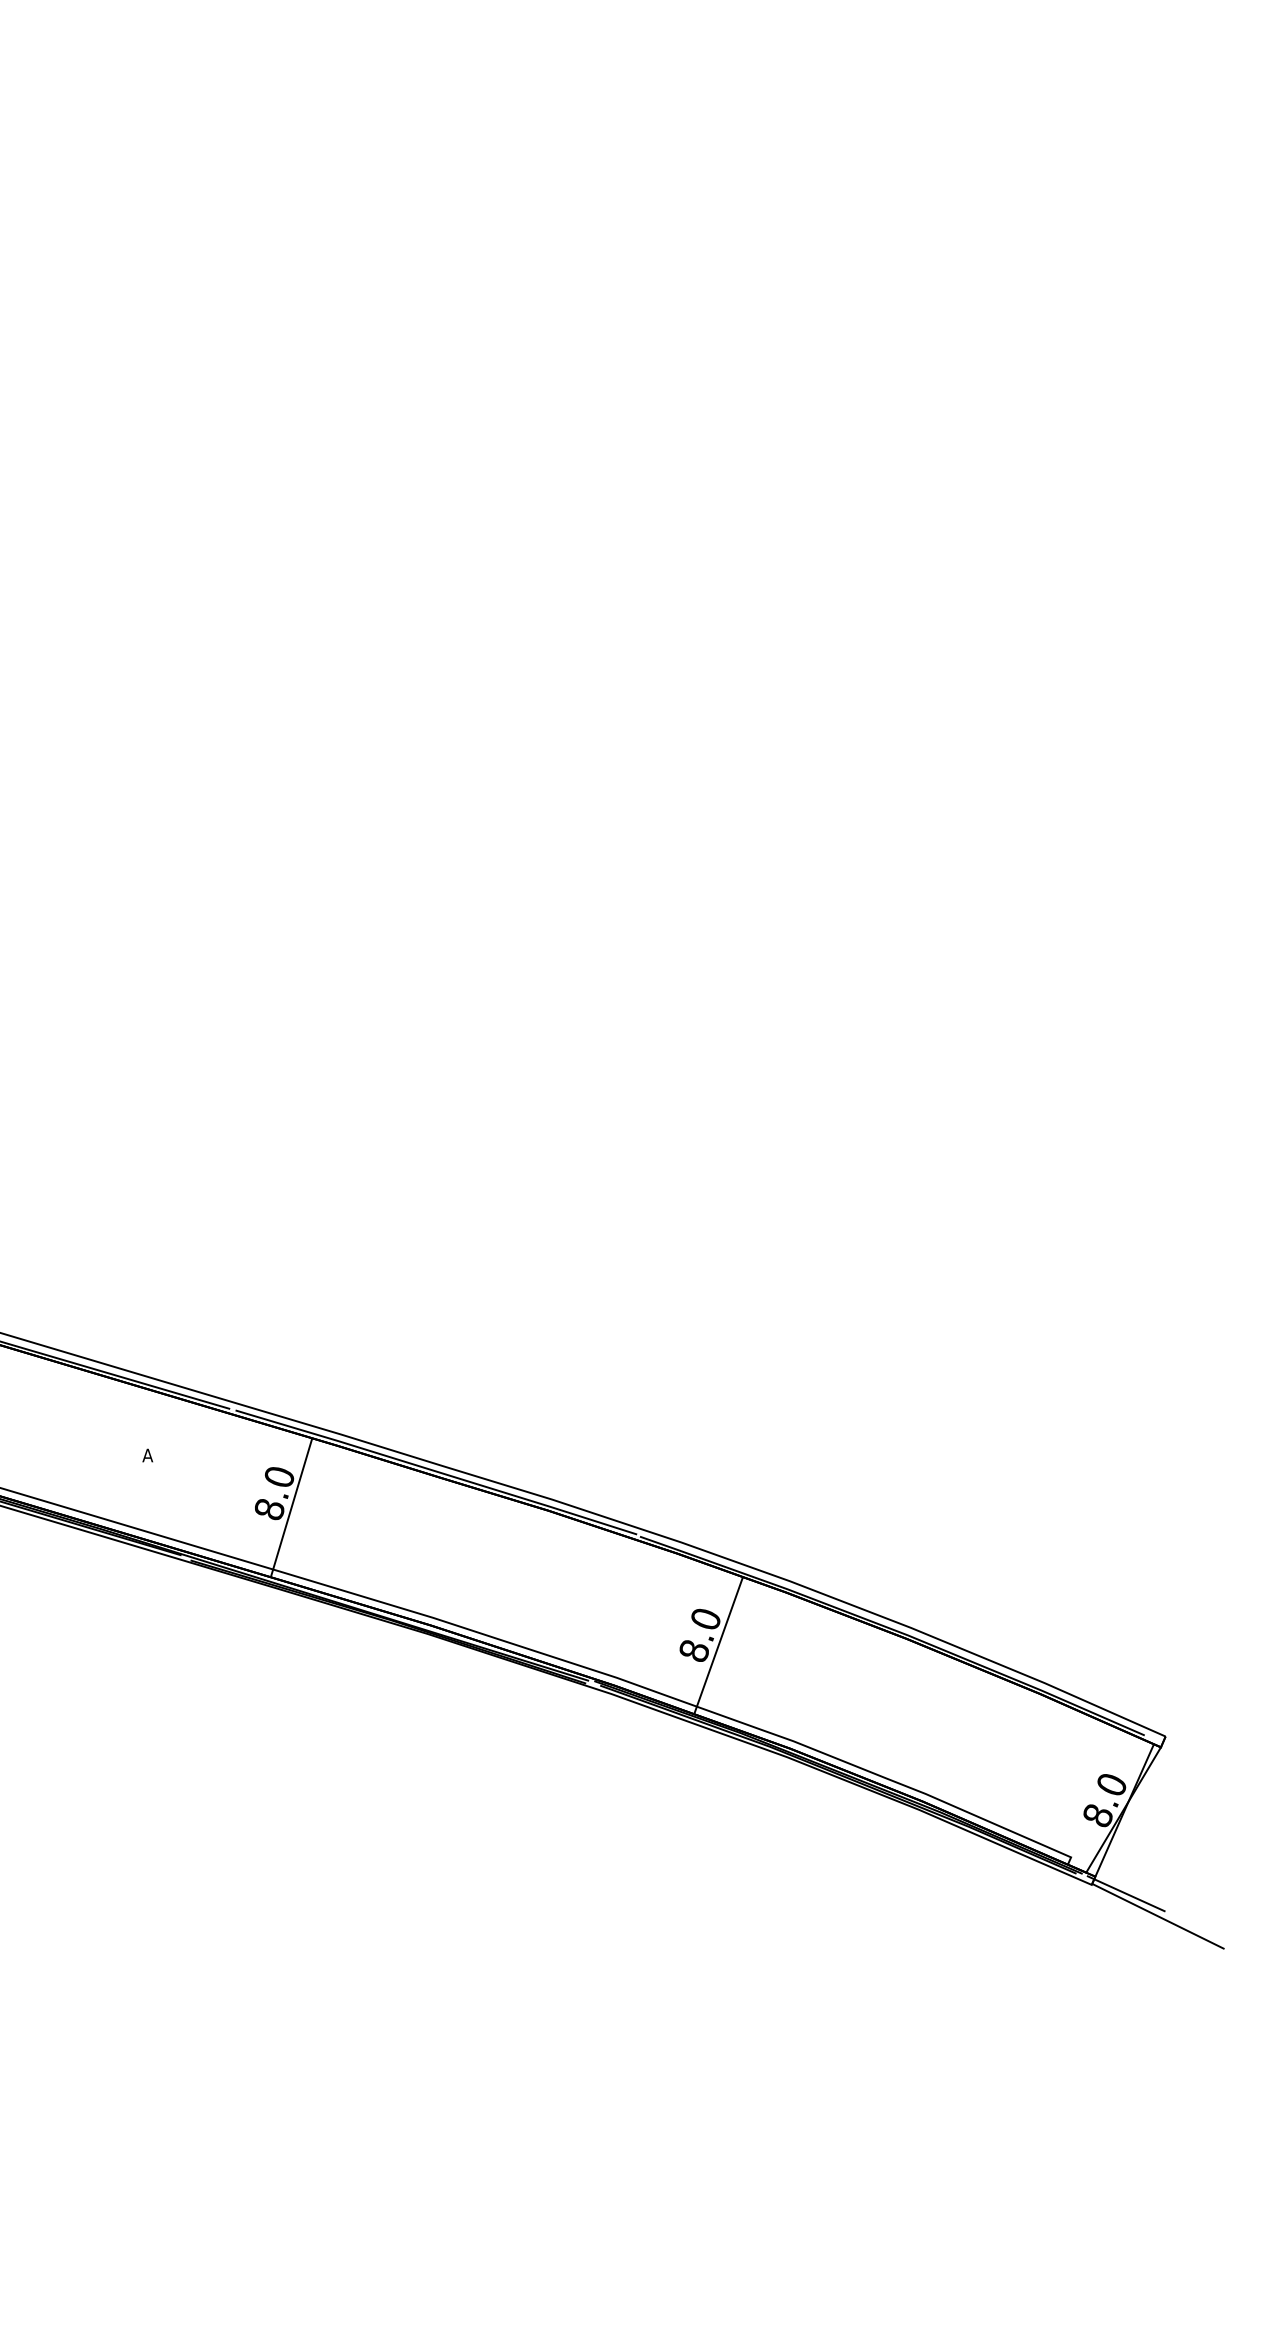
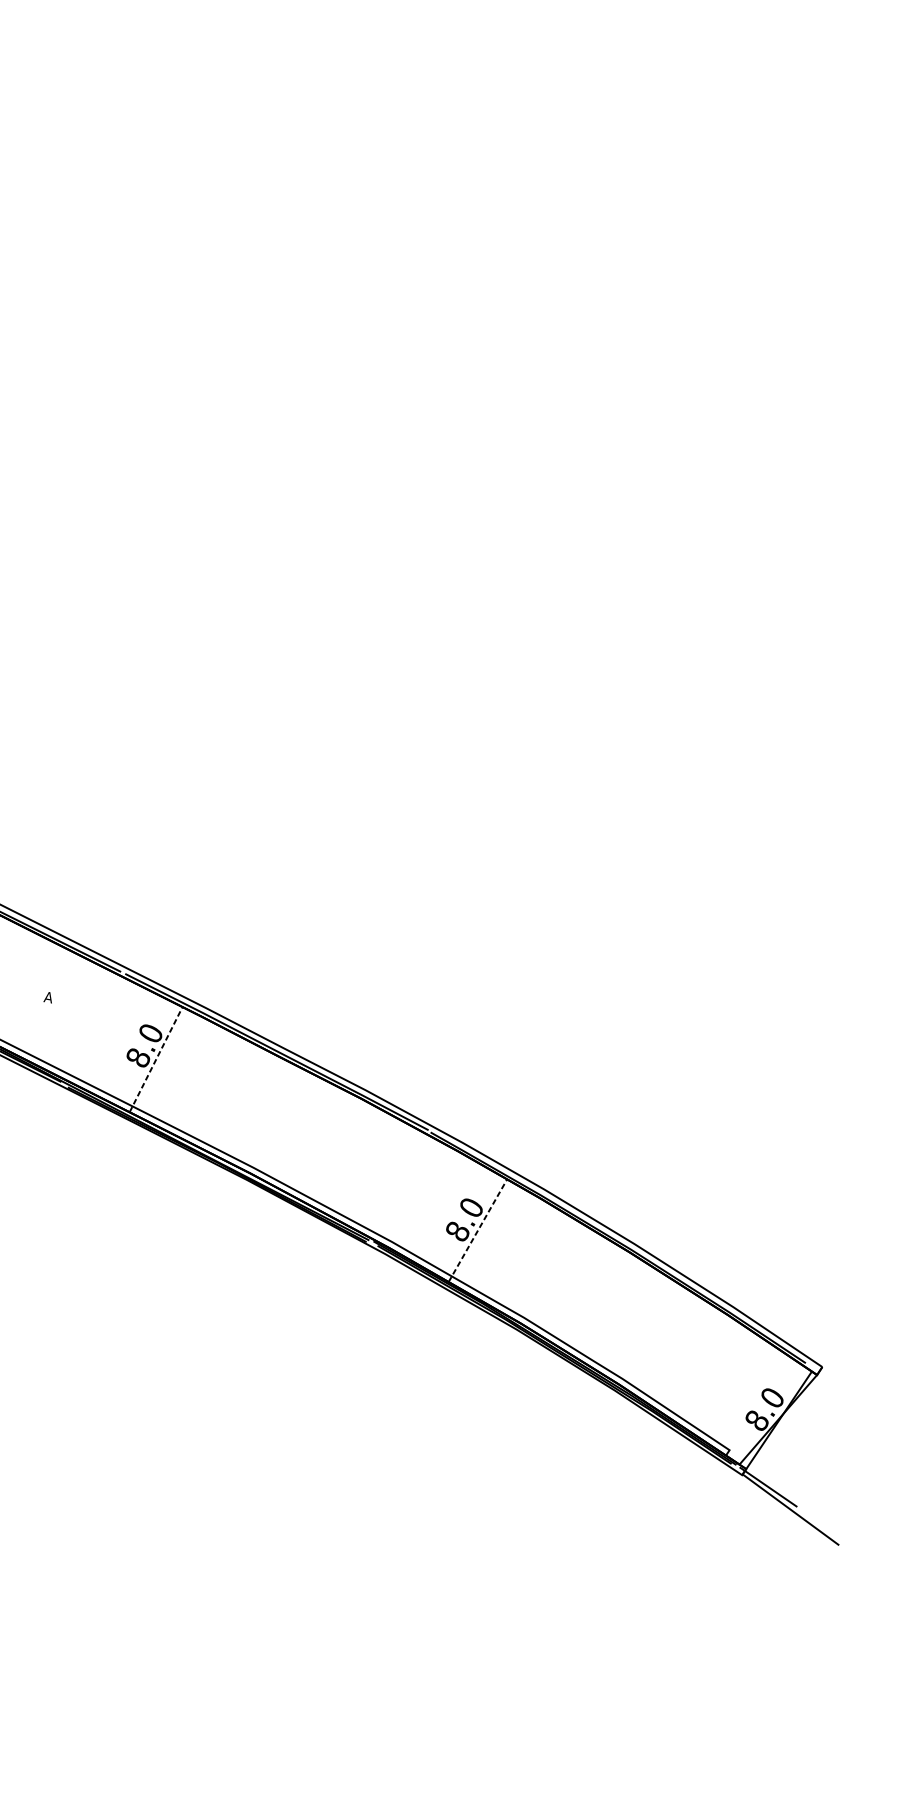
line: (291, 1507) -> (156, 1059), solid -> dashed
line: (718, 1645) -> (477, 1230), solid -> dashed

